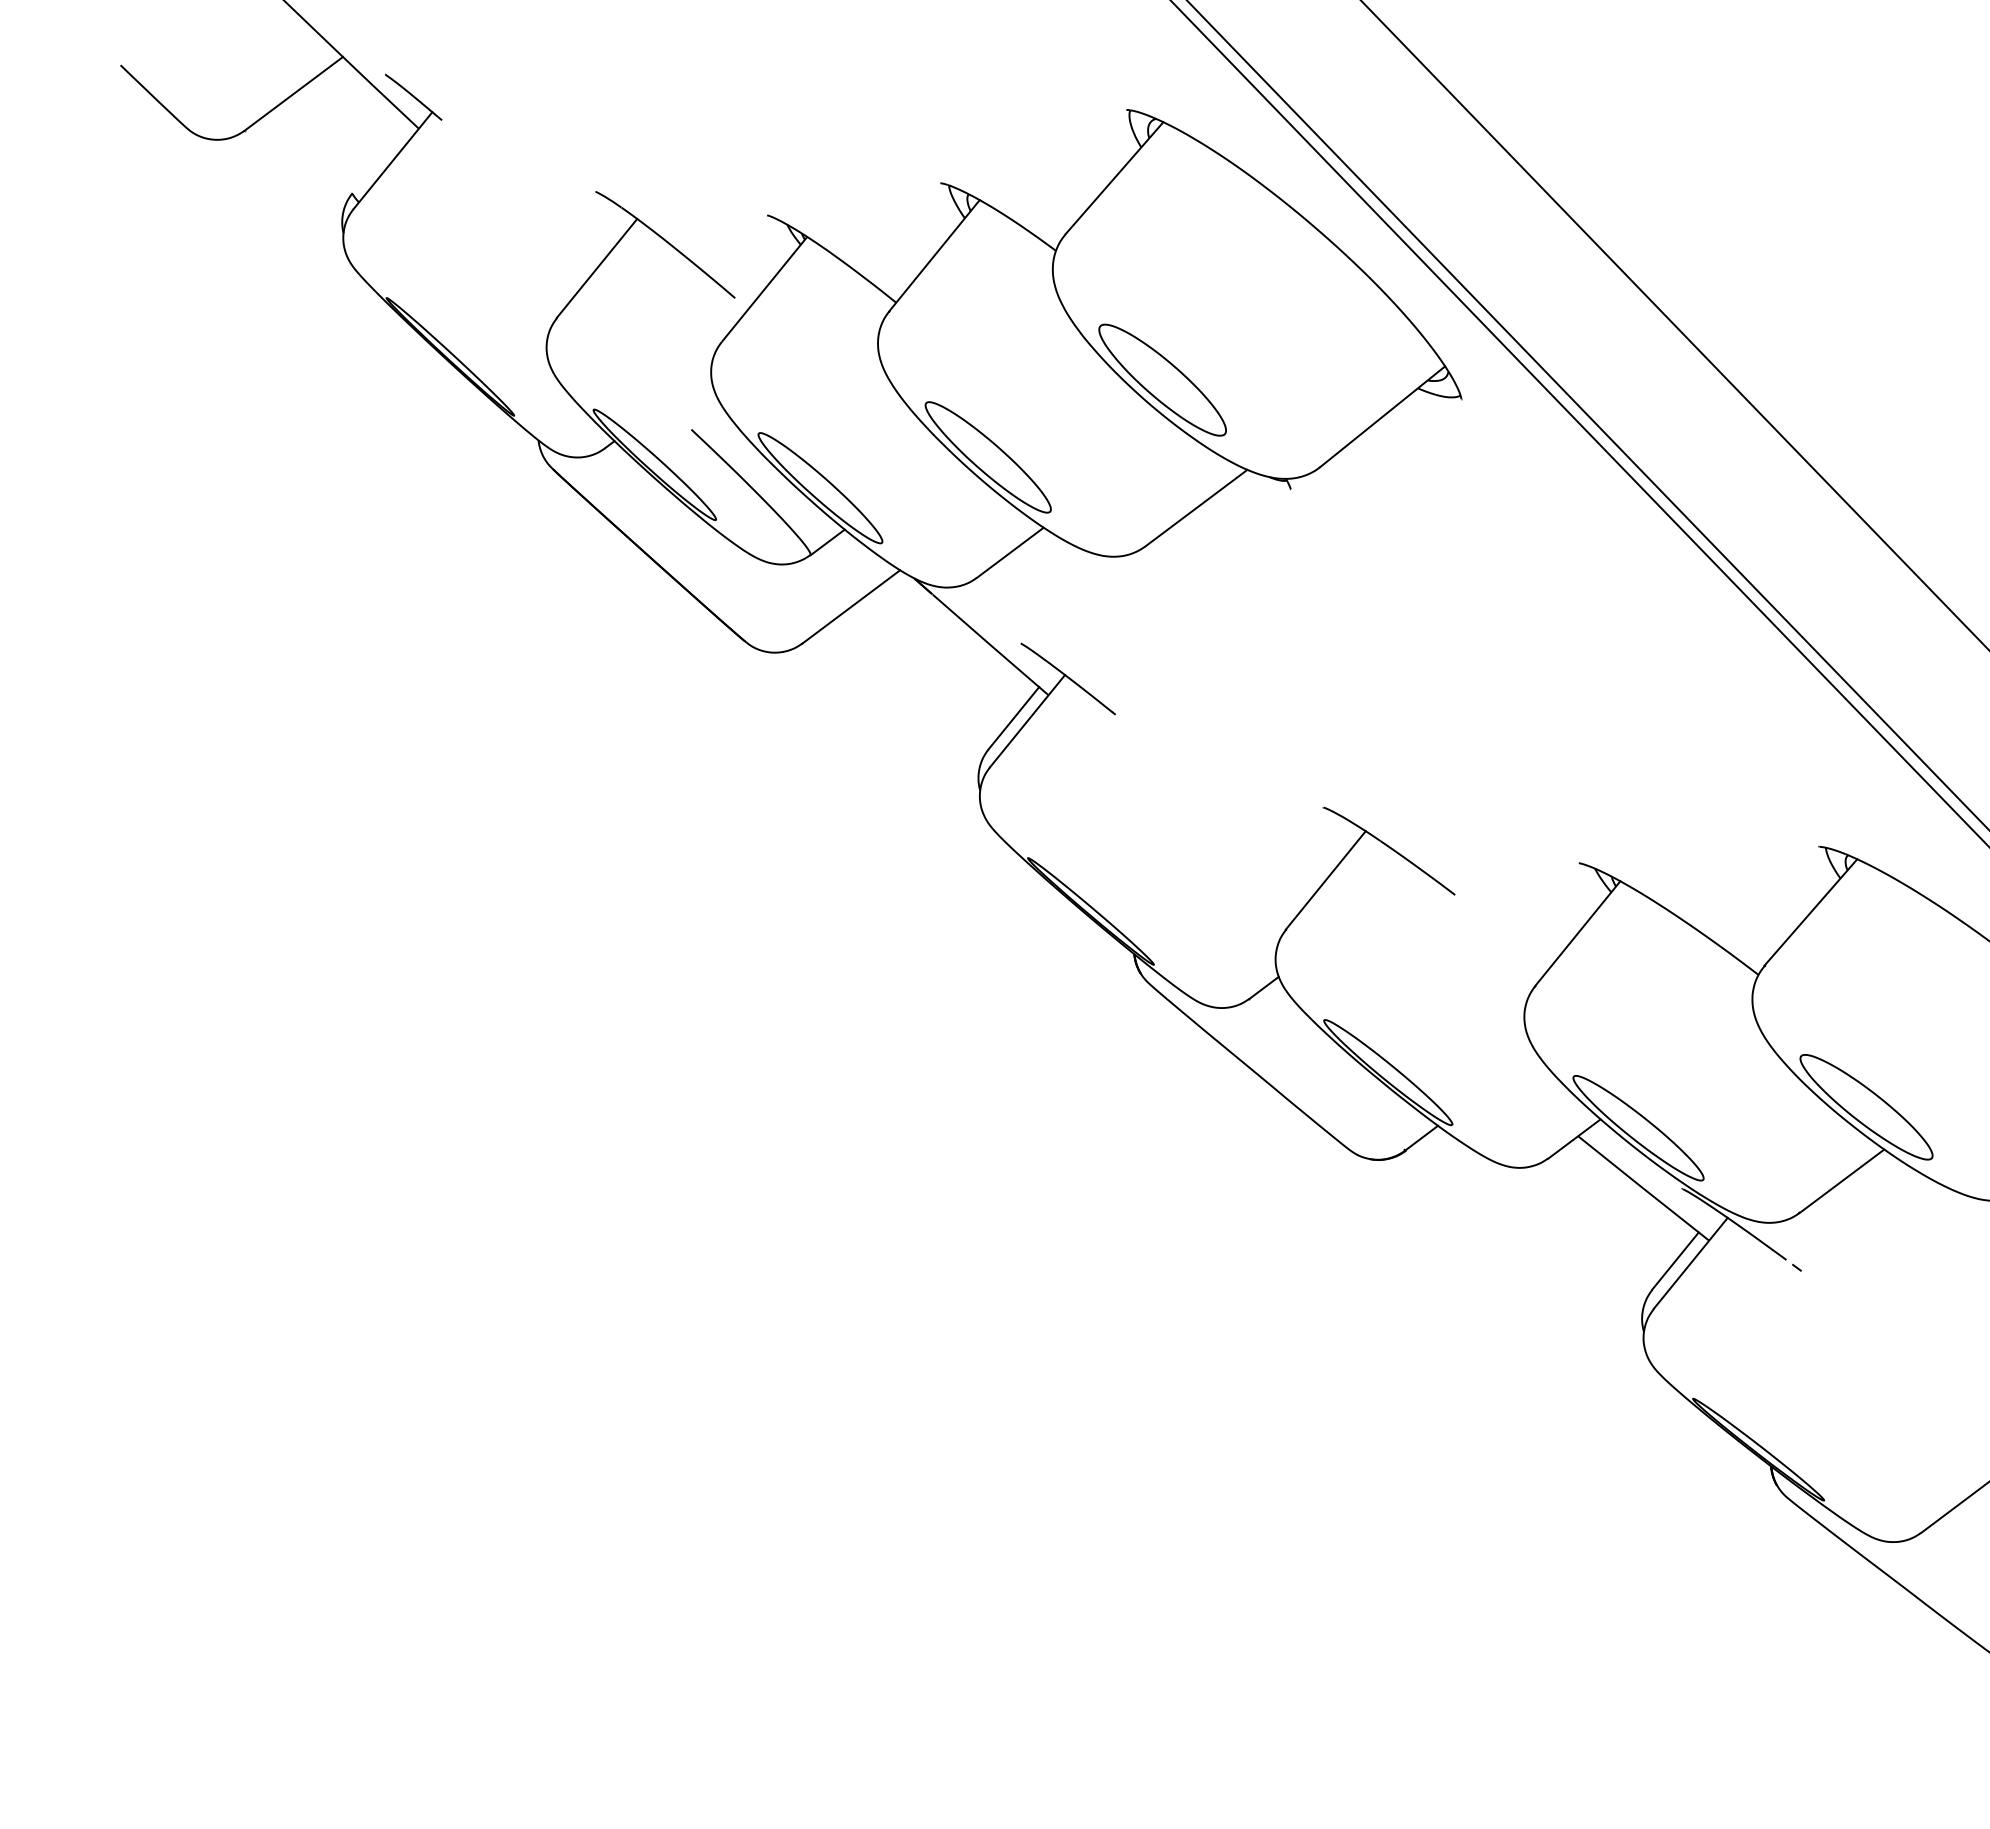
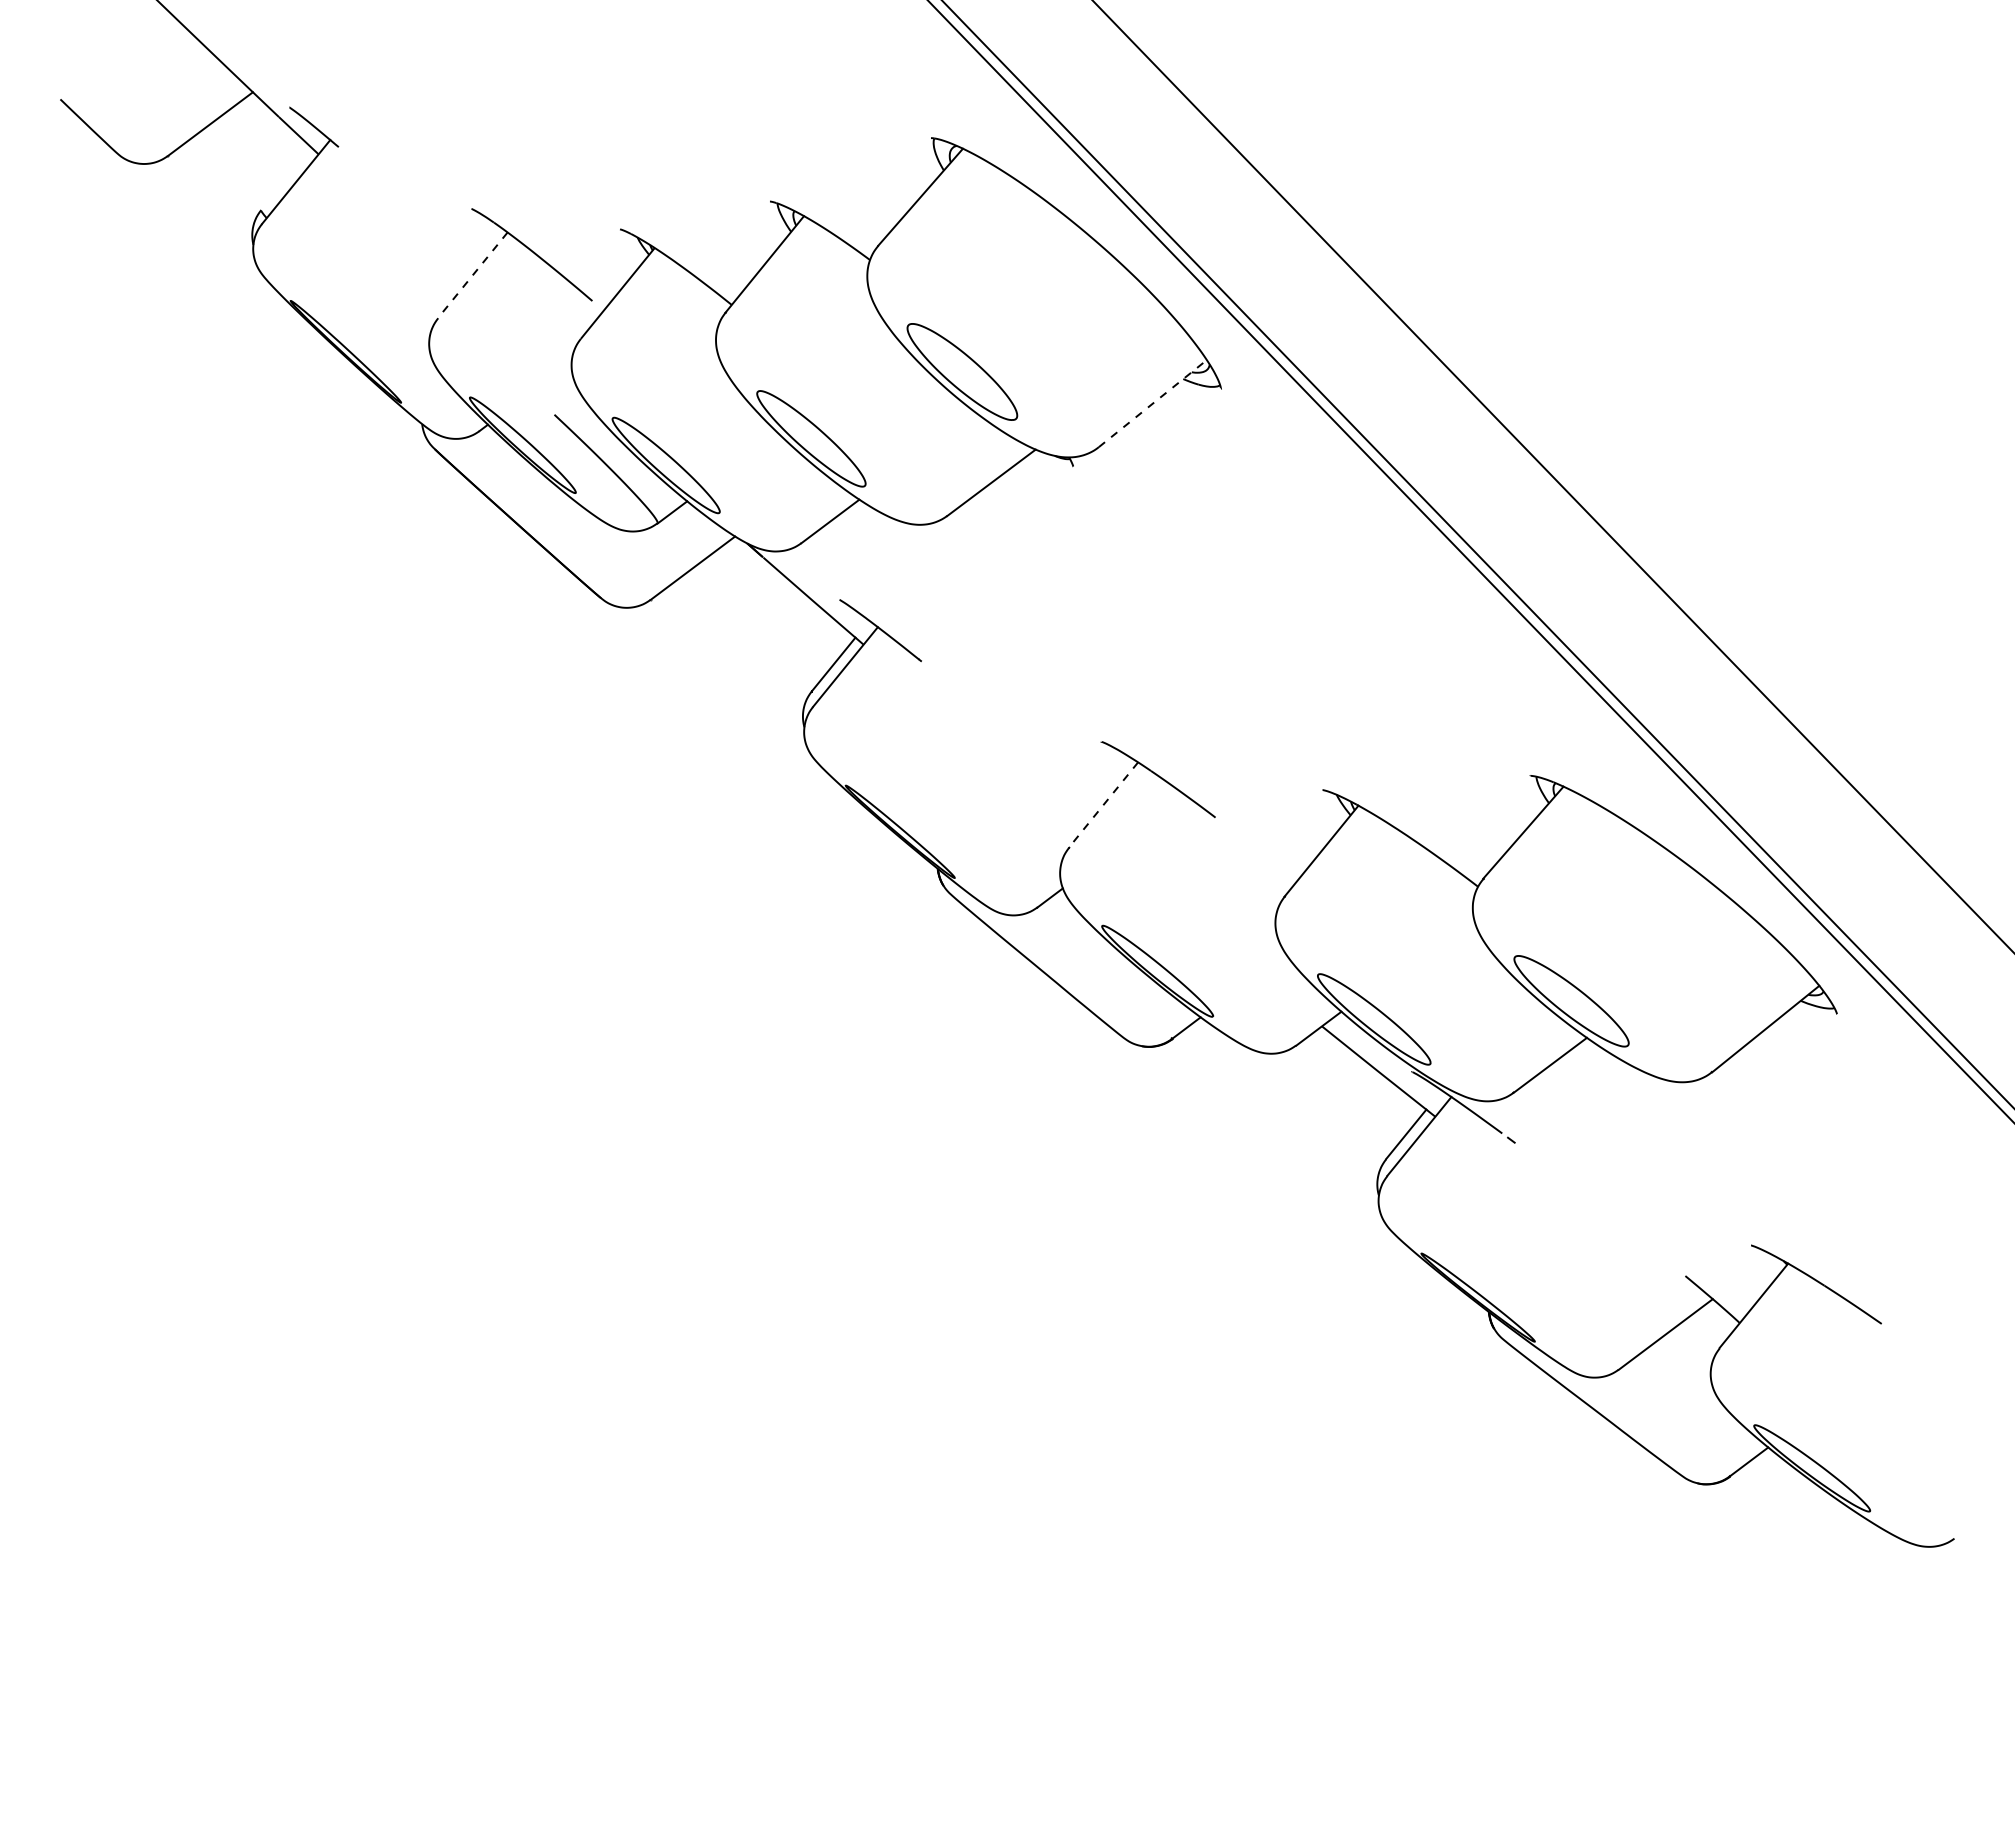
line: (596, 268) -> (472, 275), solid -> dashed
line: (1383, 416) -> (1153, 403), solid -> dashed
line: (1325, 879) -> (1103, 804), solid -> dashed

